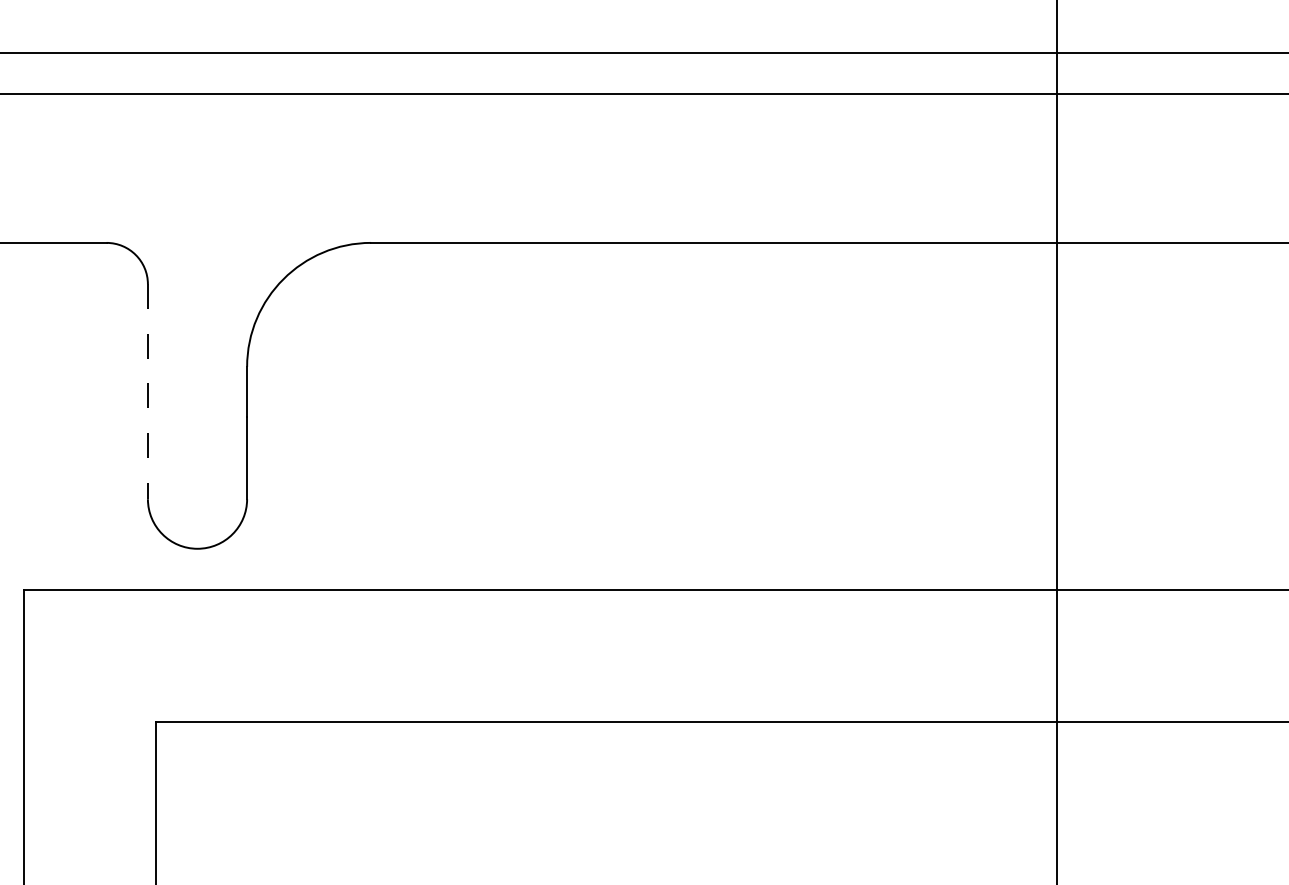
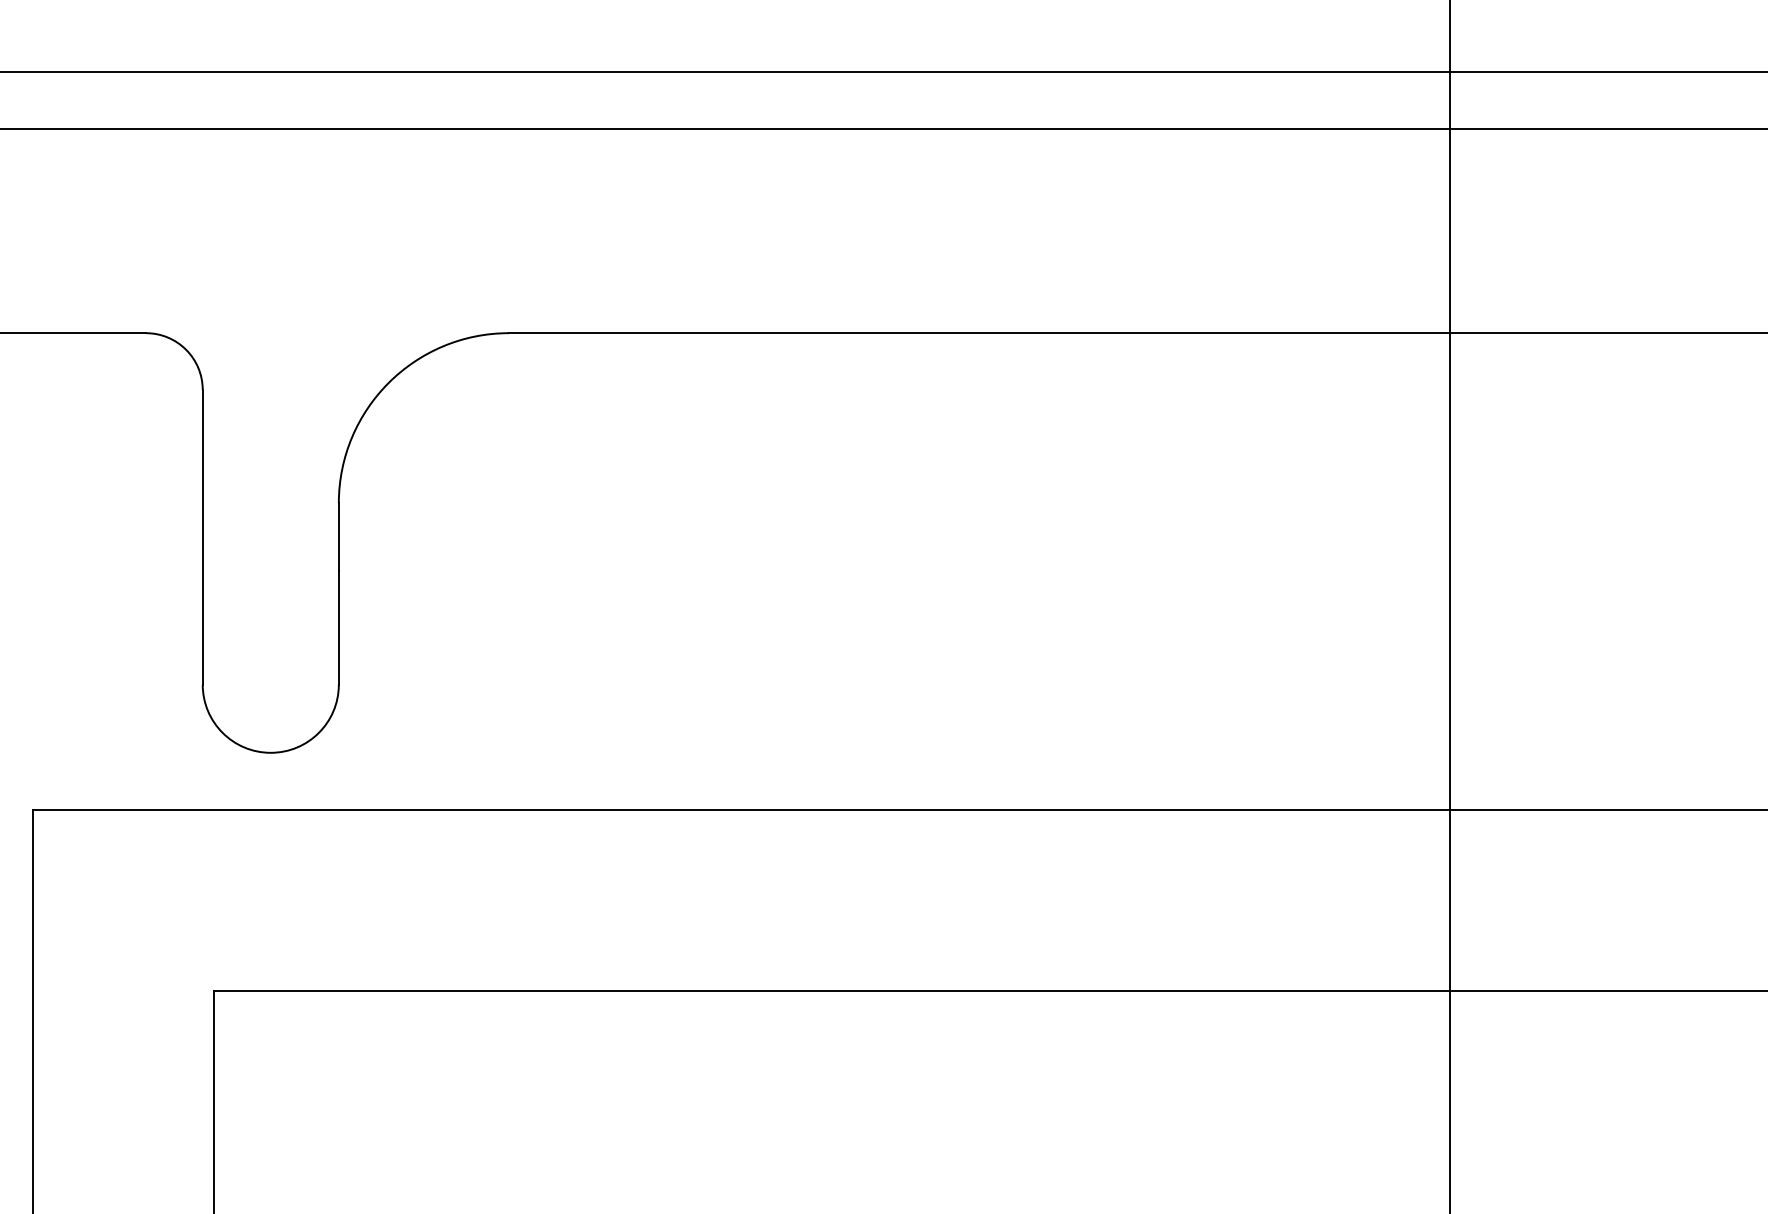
line: (147, 391) -> (202, 537), dashed -> solid

